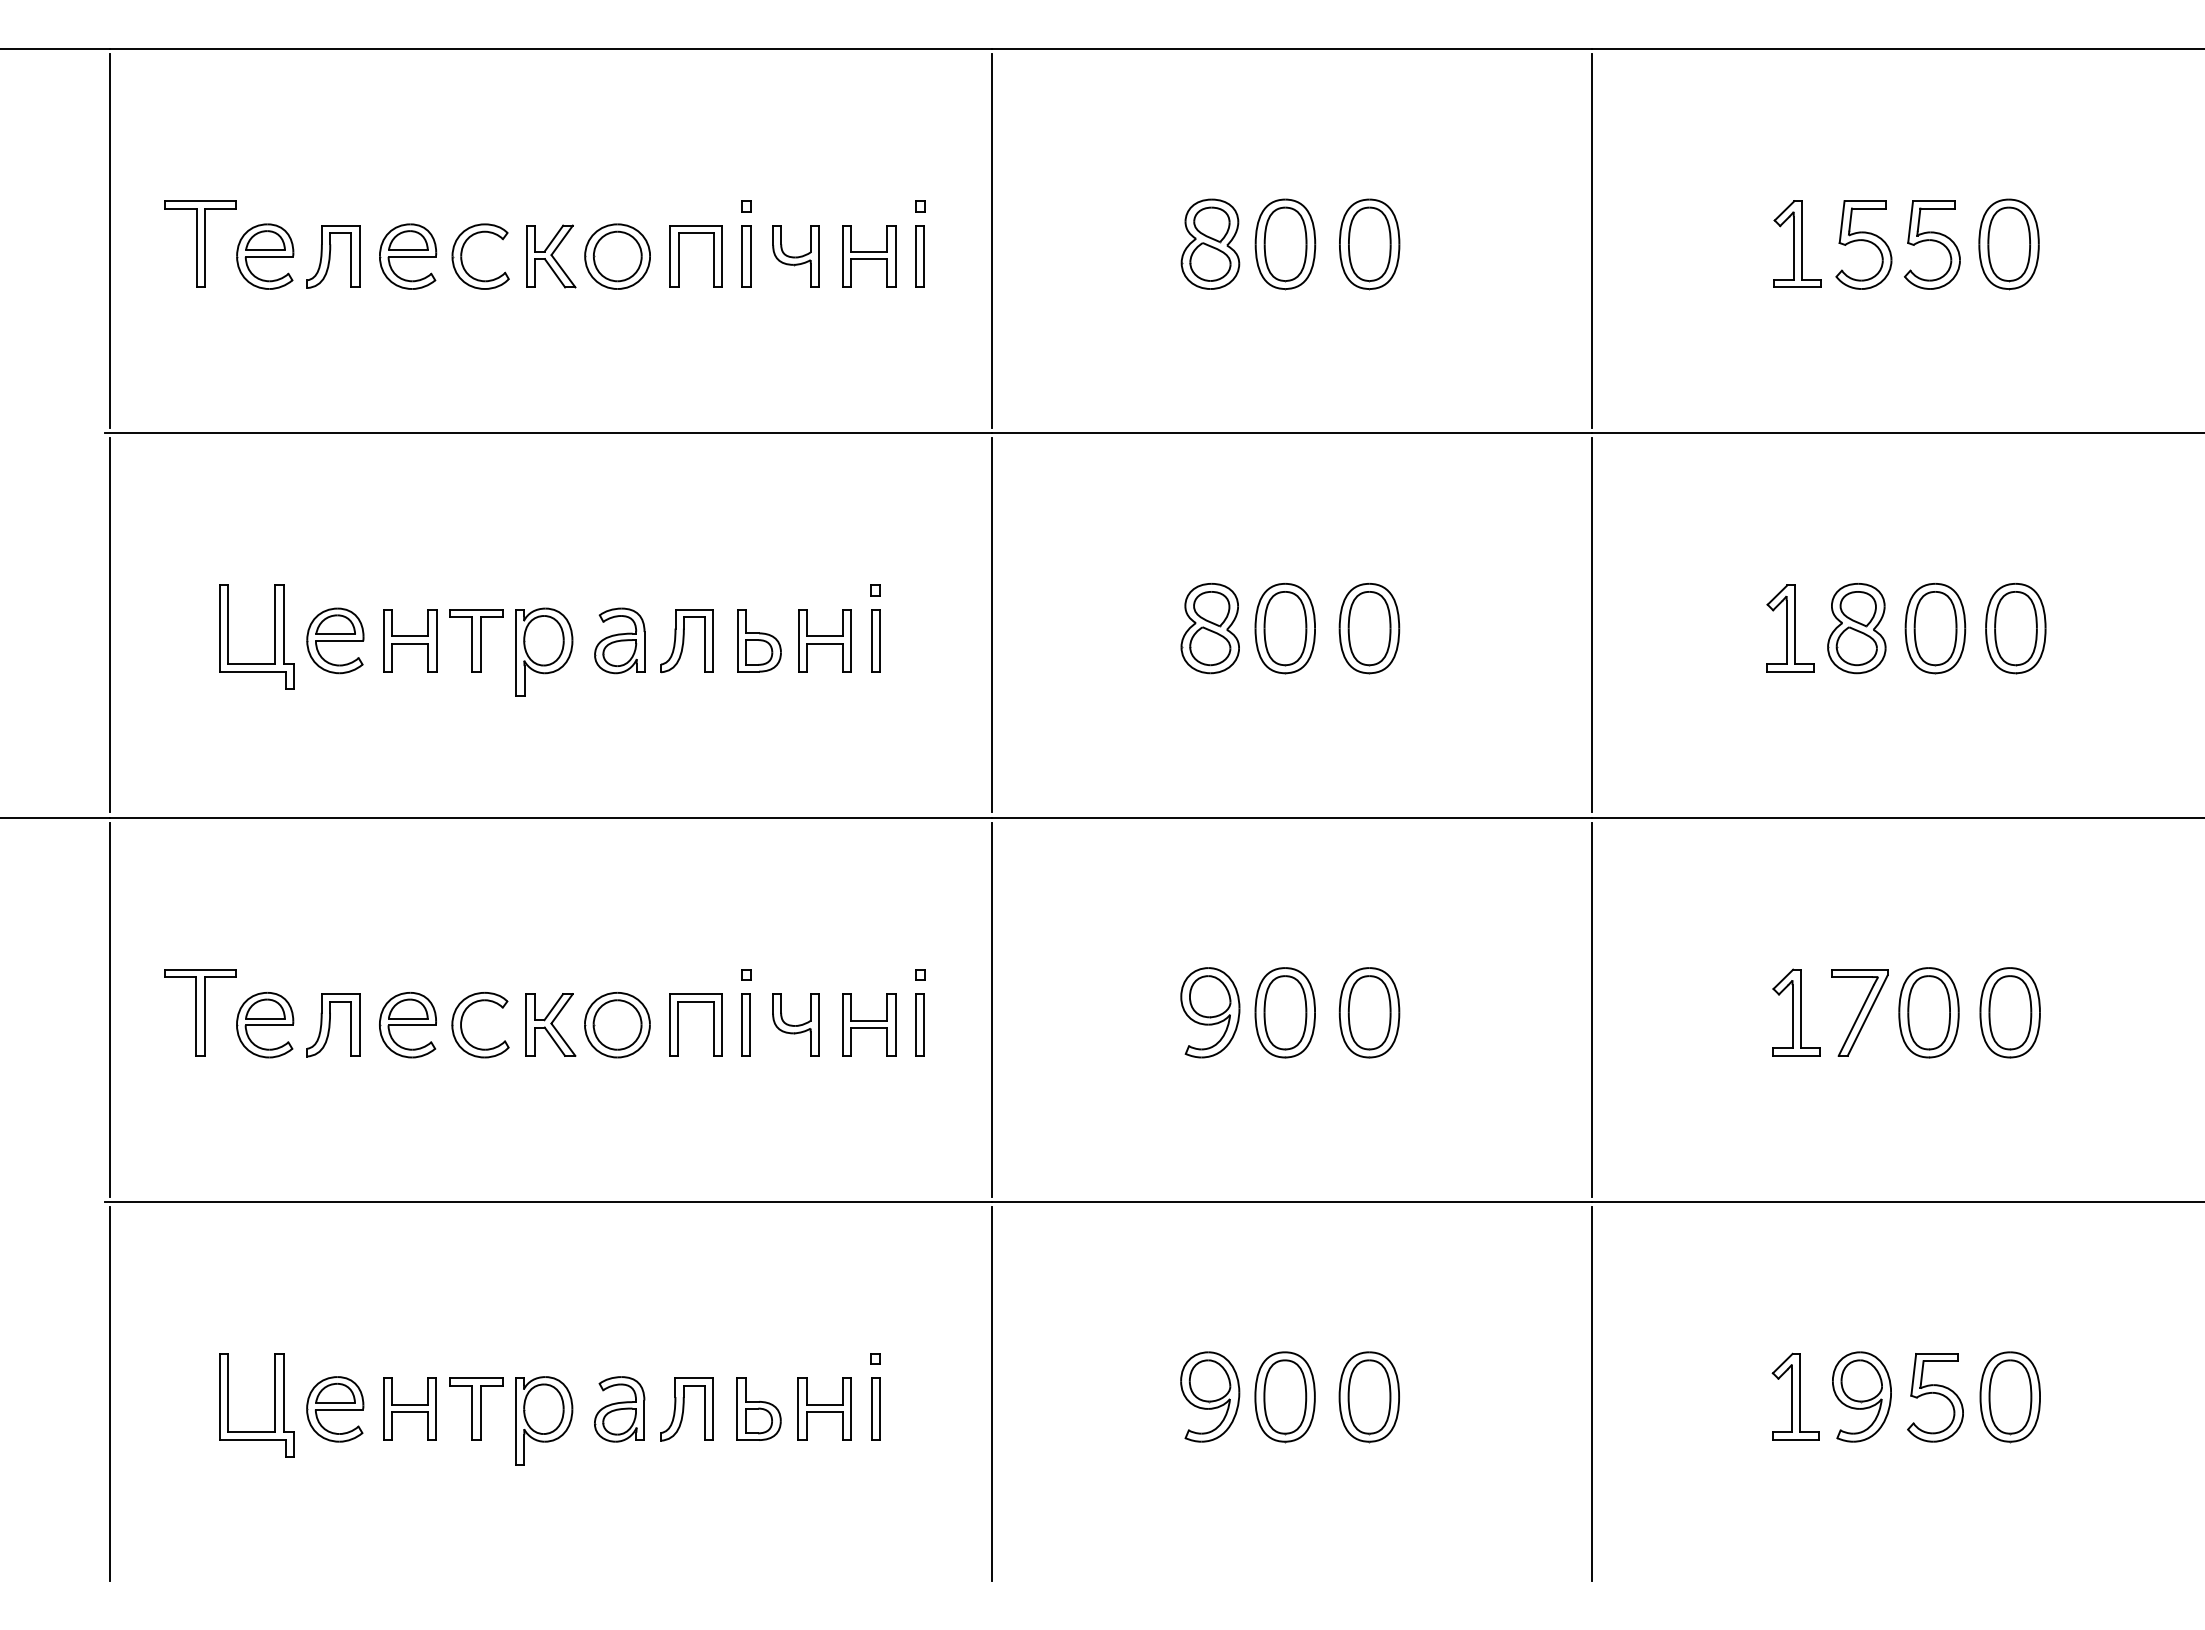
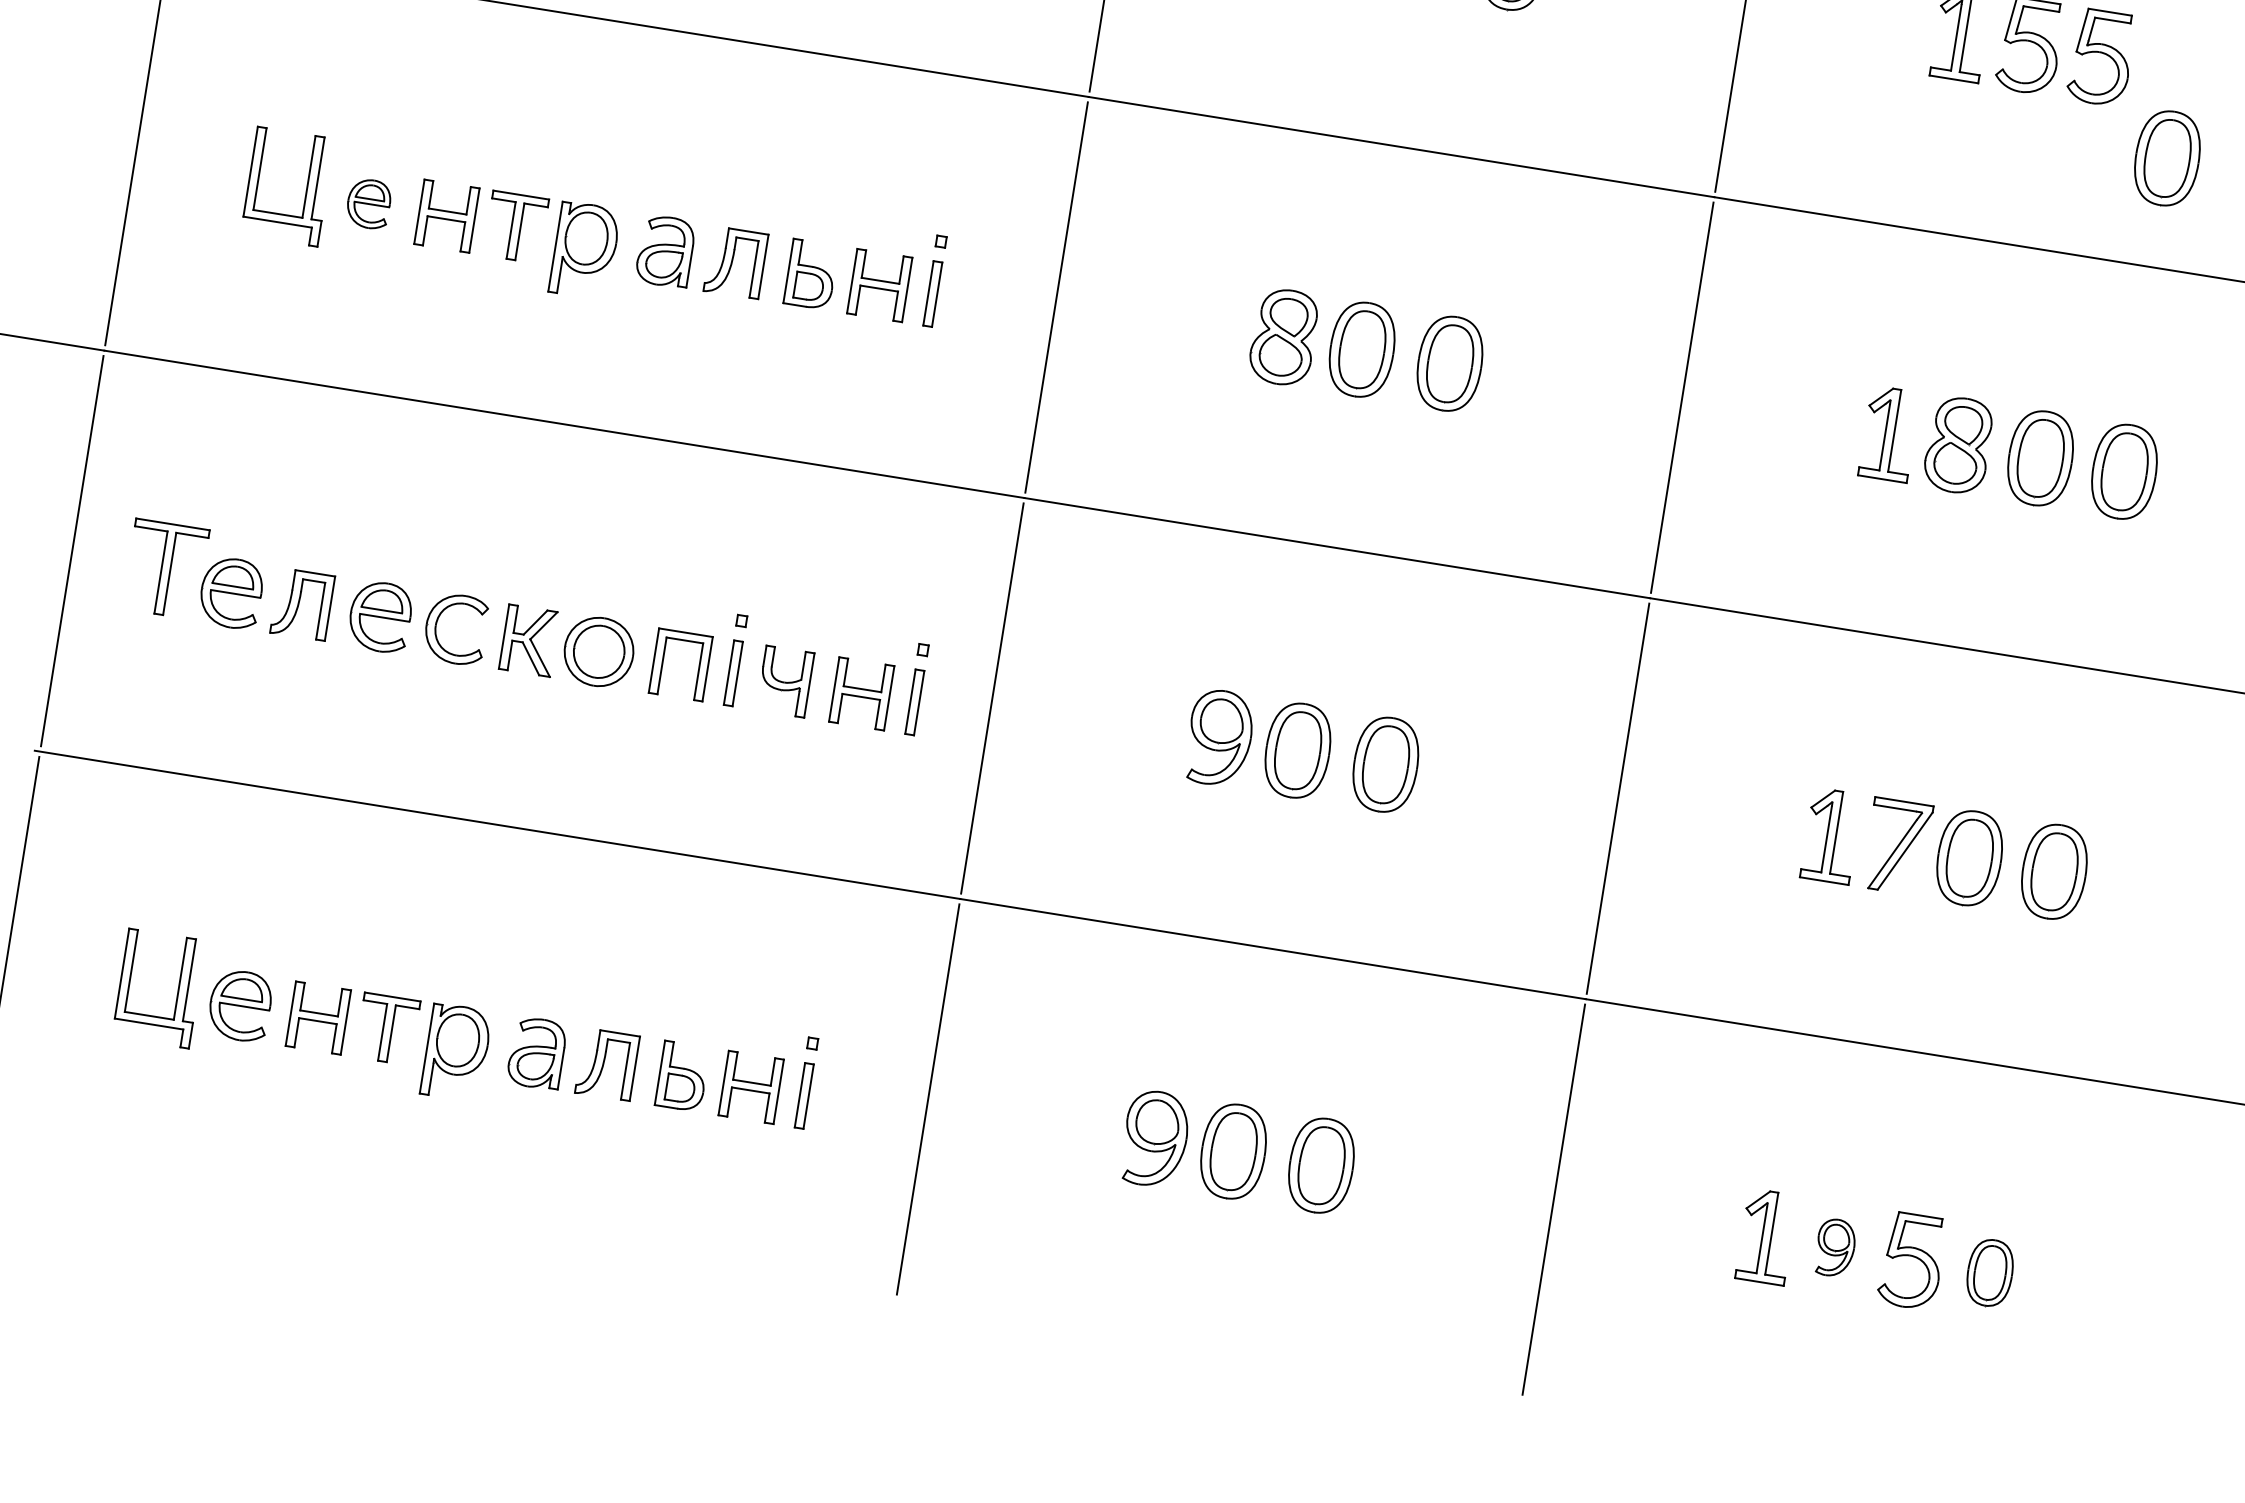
part: (2008, 244) -> (2166, 158), moved
part: (335, 640) -> (369, 203), size x0.7
part: (1861, 1396) -> (1835, 1247), size x0.6
part: (2009, 1397) -> (1989, 1273), size x0.7

